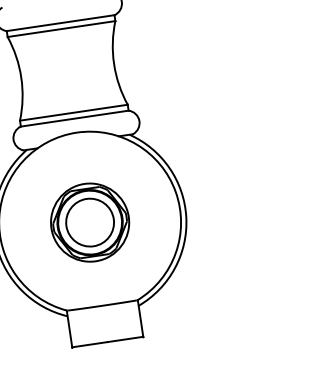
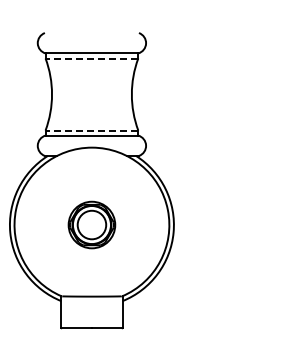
line: (61, 29) -> (91, 58), solid -> dashed
line: (73, 112) -> (91, 130), solid -> dashed
part: (89, 222) -> (91, 224), size x0.7

